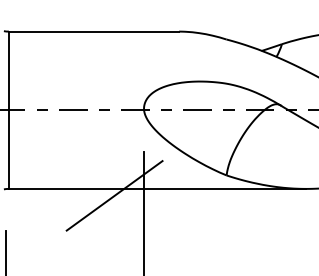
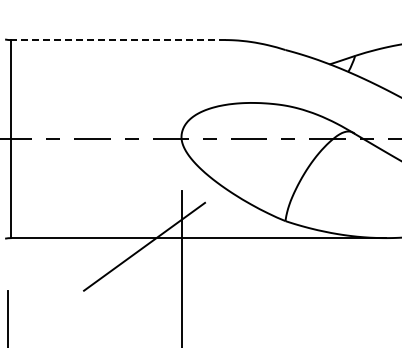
line: (93, 31) -> (118, 40), solid -> dashed

